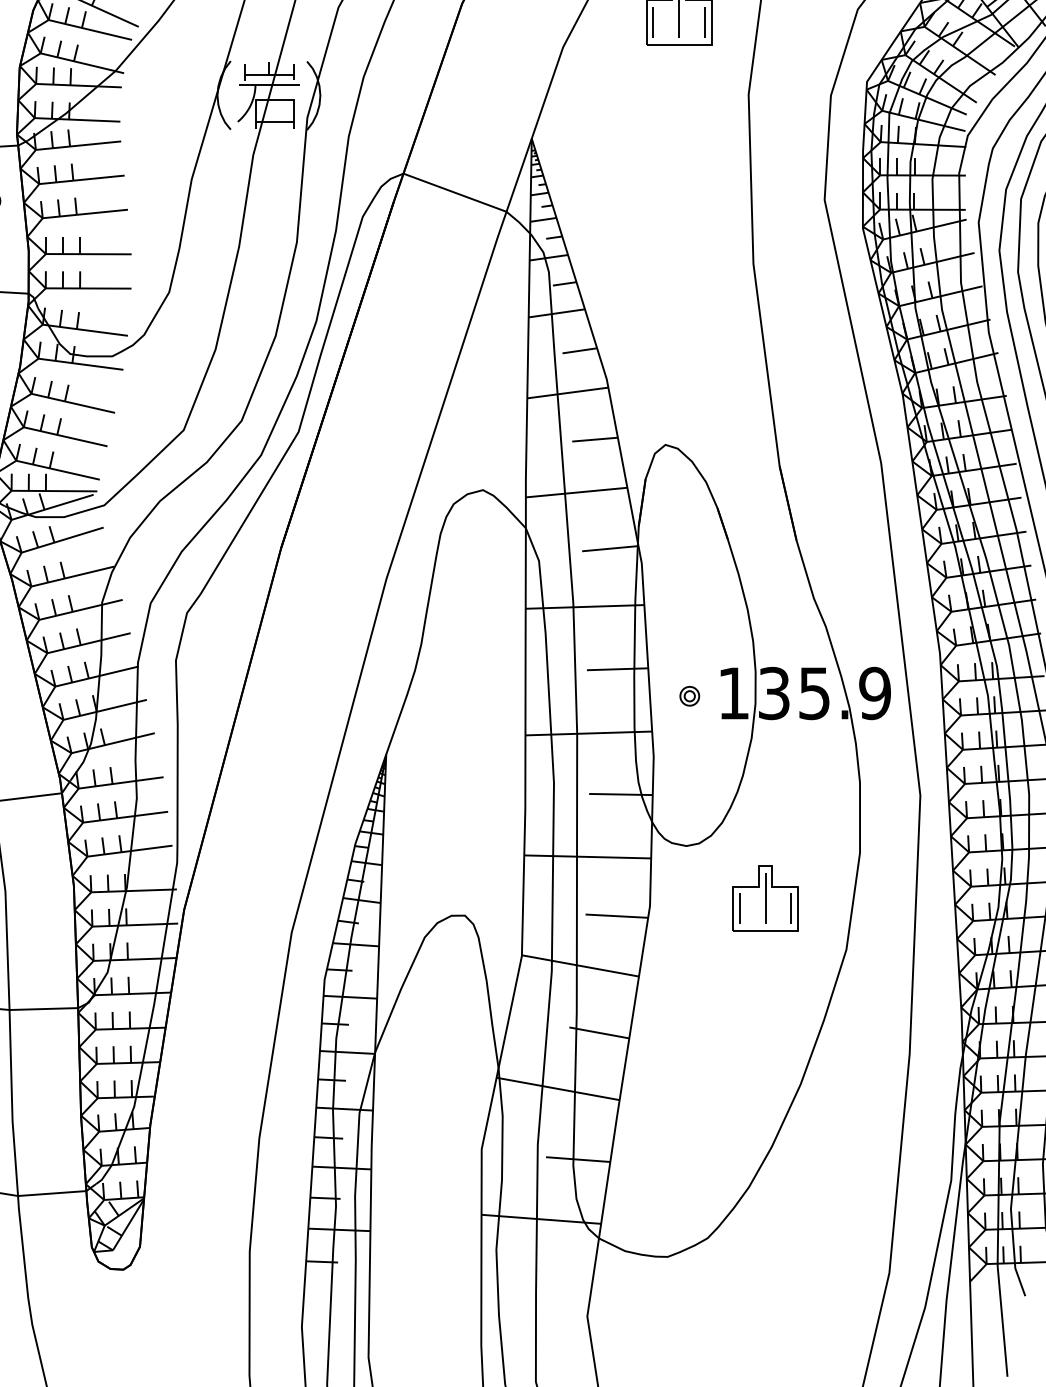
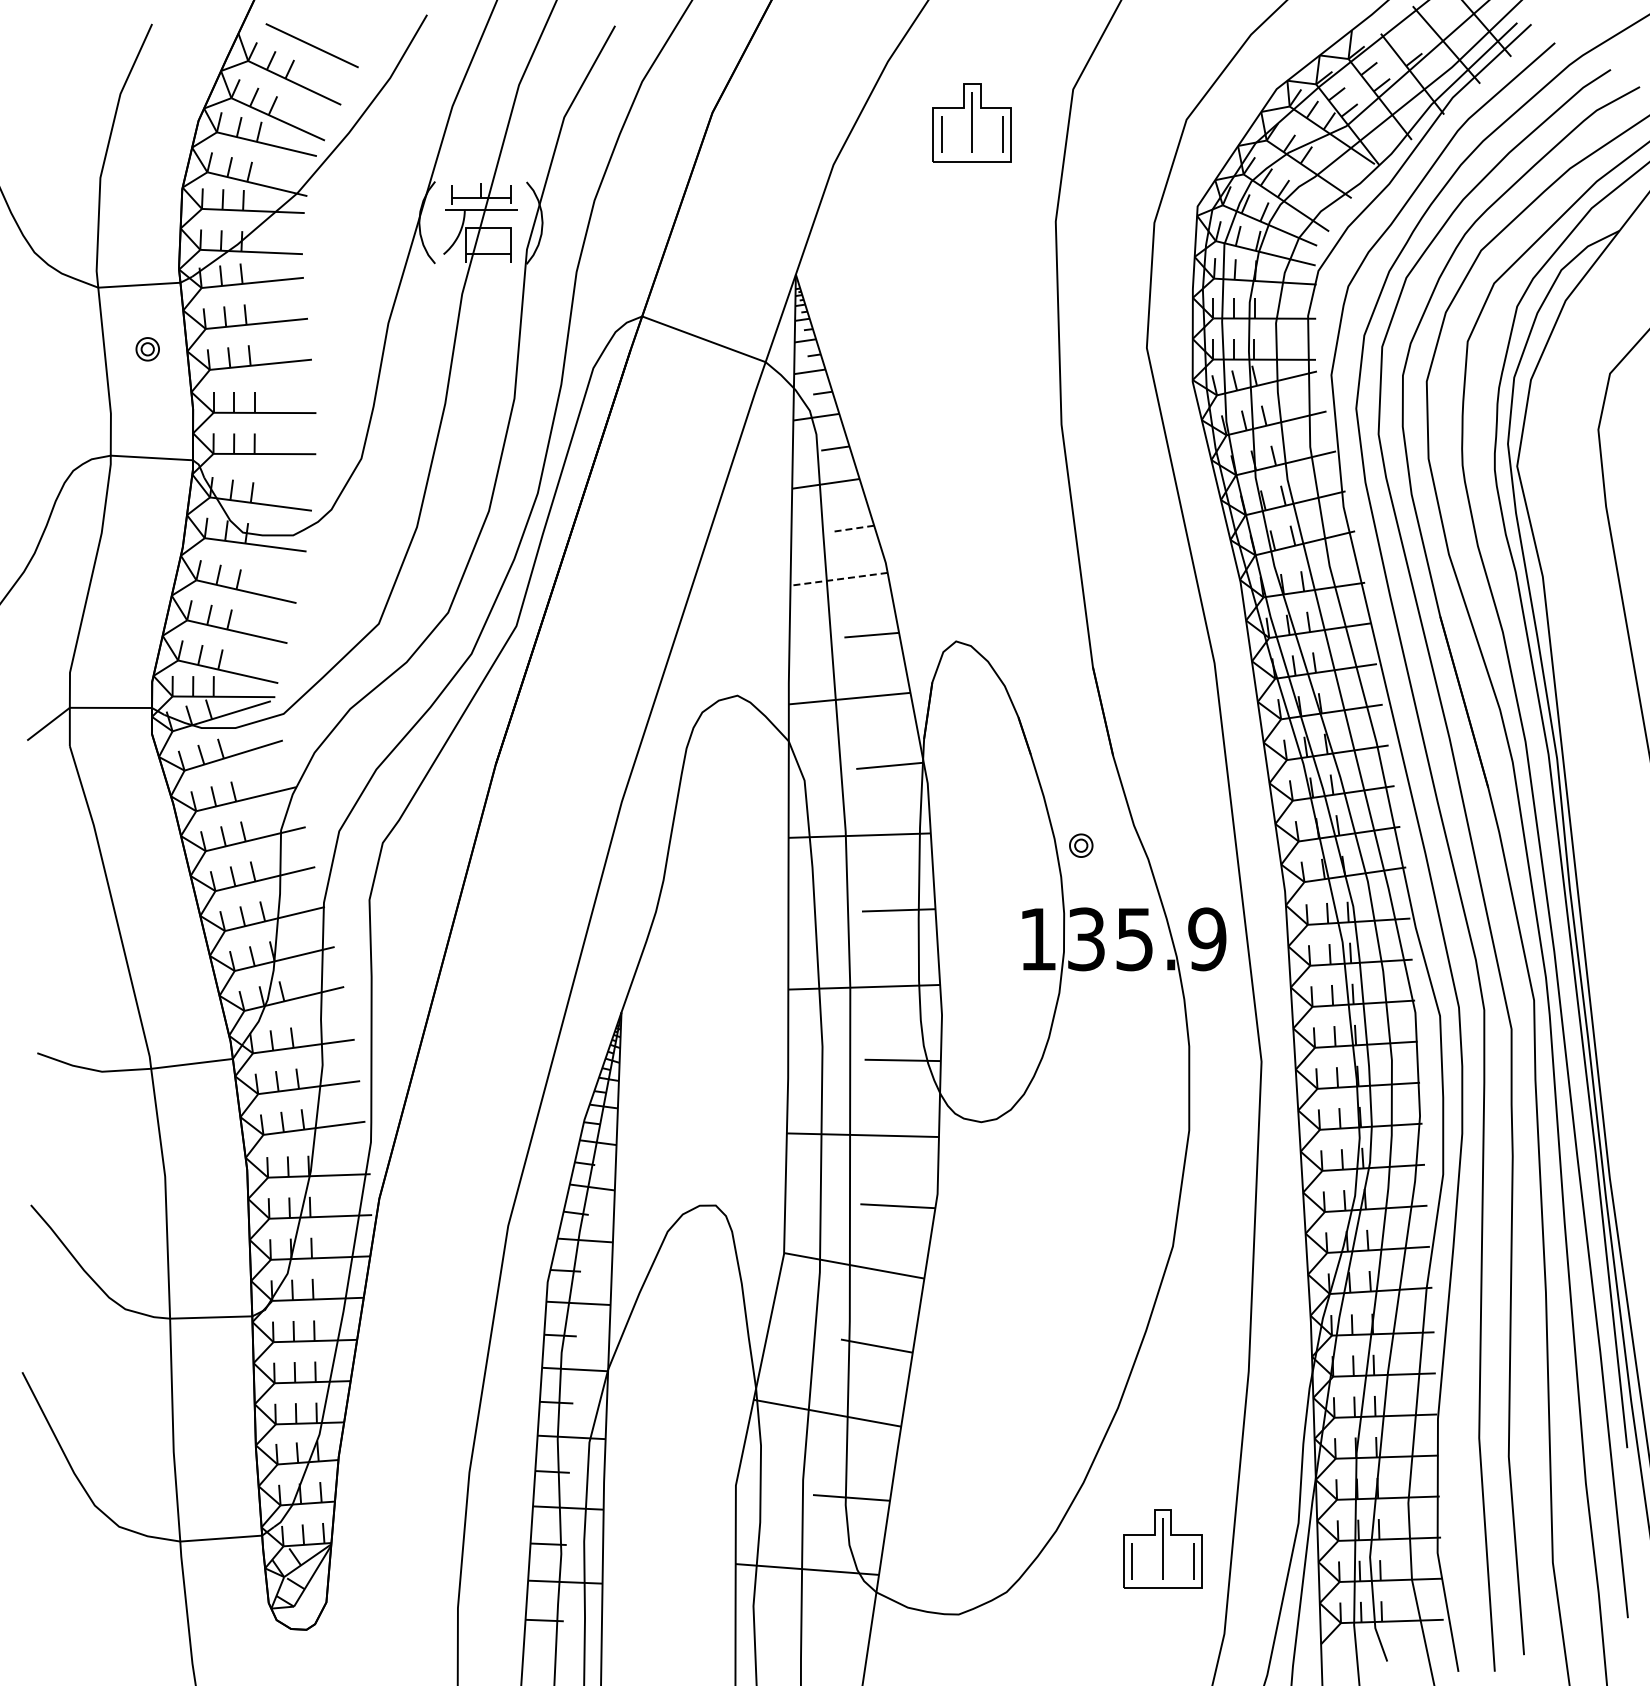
line: (579, 350) -> (853, 528), solid -> dashed
line: (568, 393) -> (839, 579), solid -> dashed
part: (690, 696) -> (1081, 845), moved
part: (765, 898) -> (1162, 1548), moved

